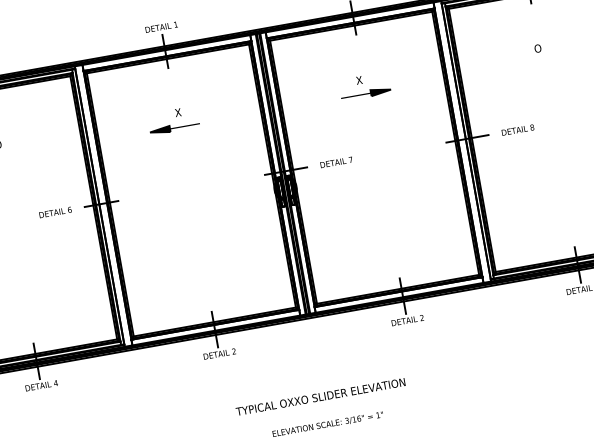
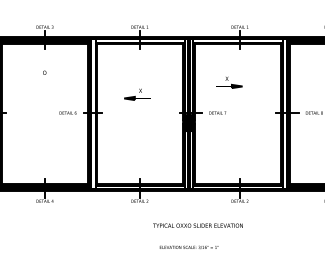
part: (365, 86) -> (229, 82), moved
part: (173, 120) -> (137, 94), moved
text: (319, 396) -> (197, 225), moved

